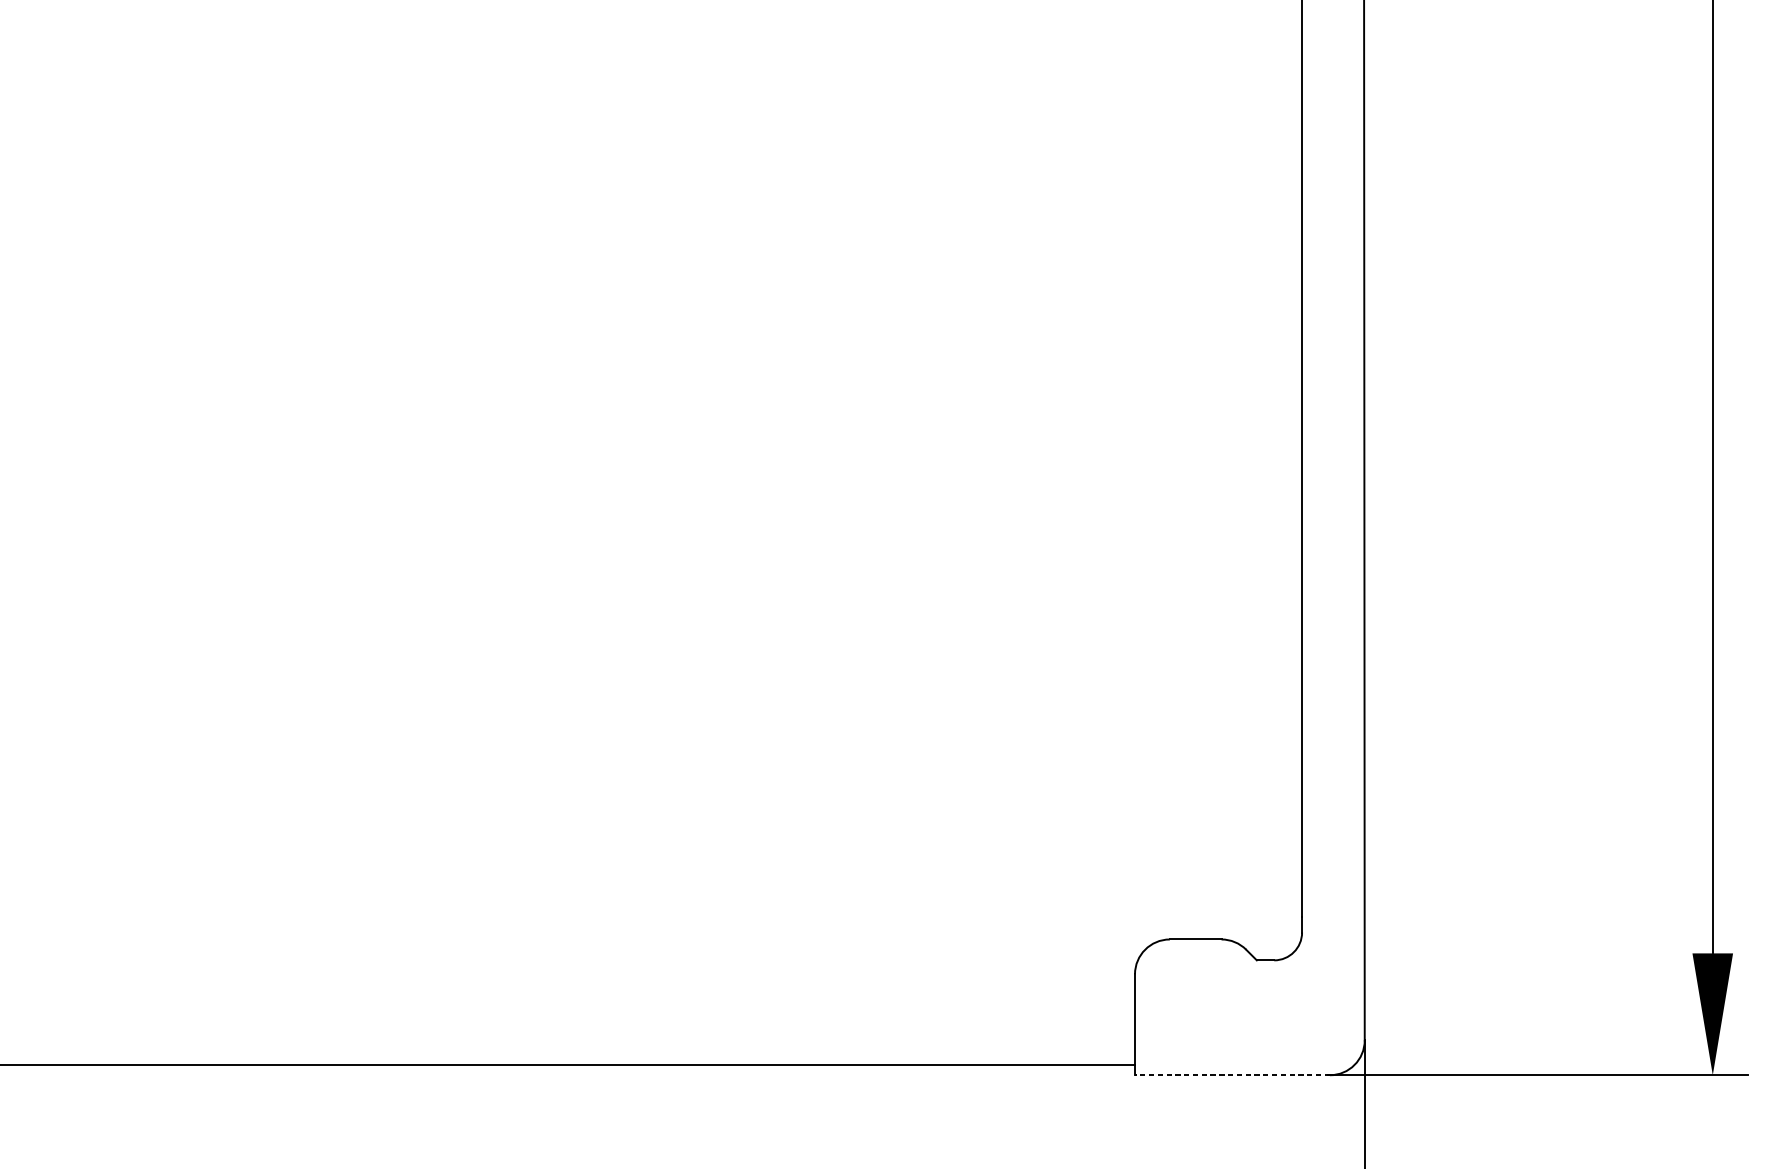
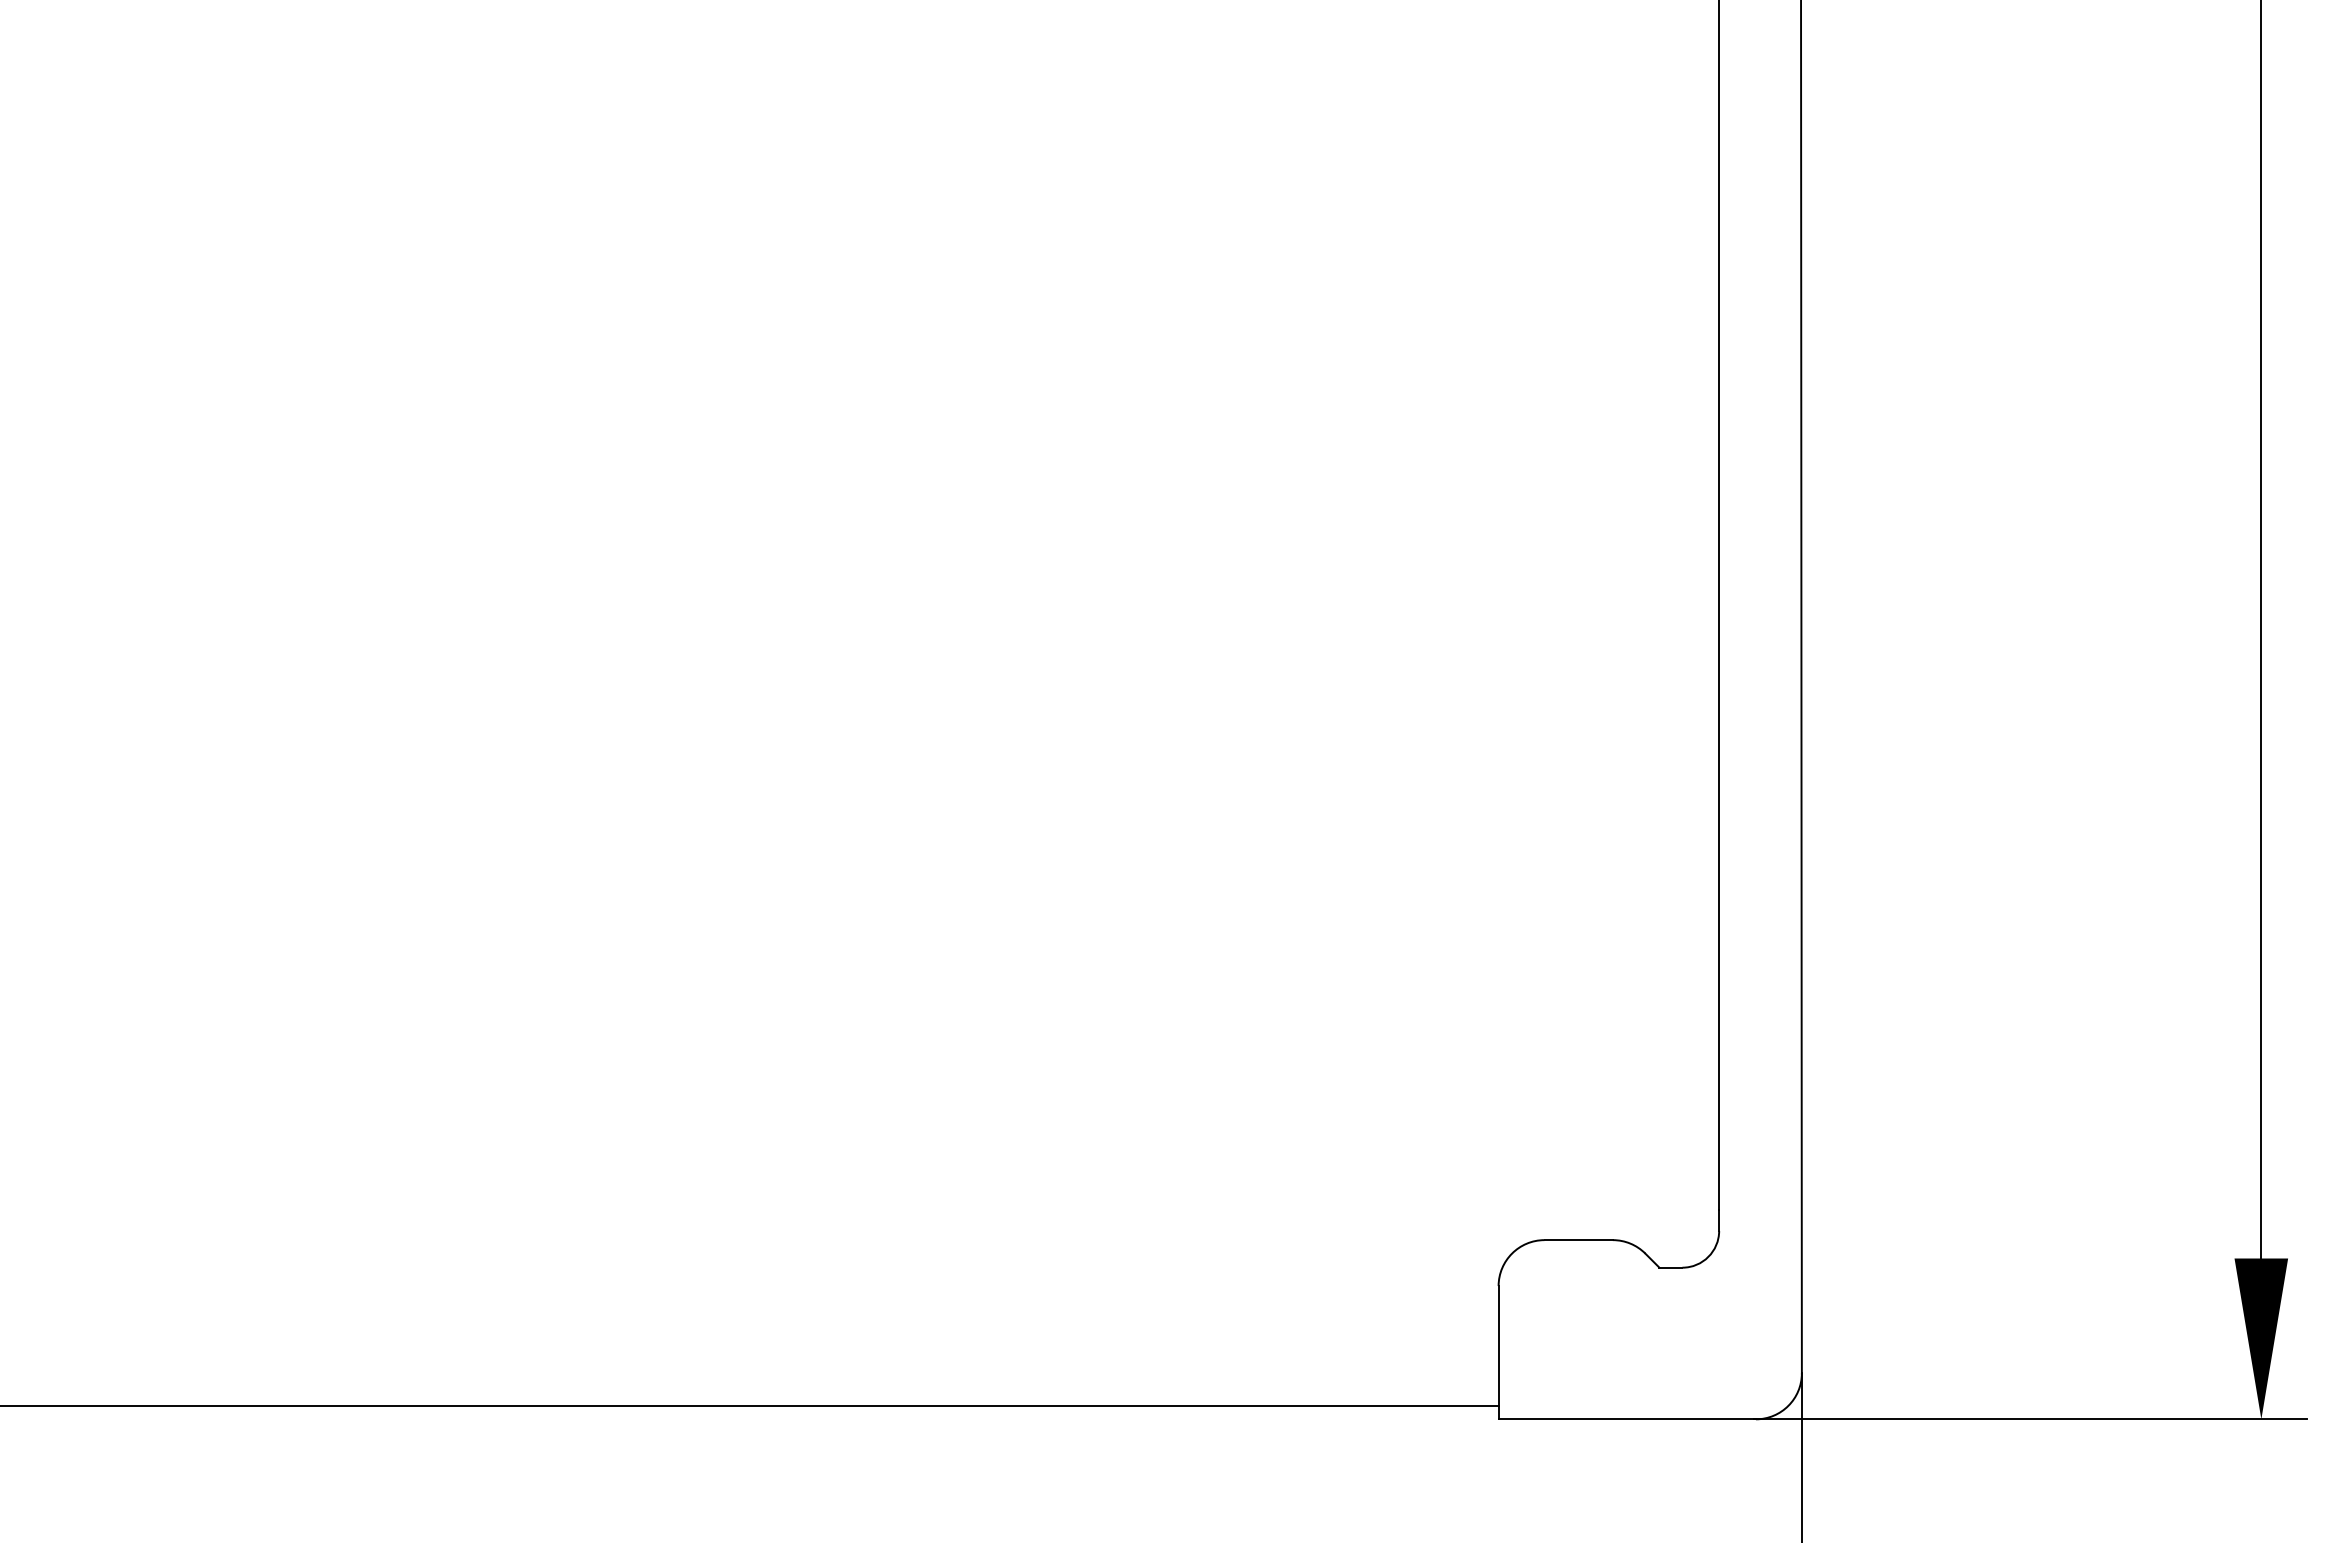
line: (1232, 1075) -> (1627, 1419), dashed -> solid

